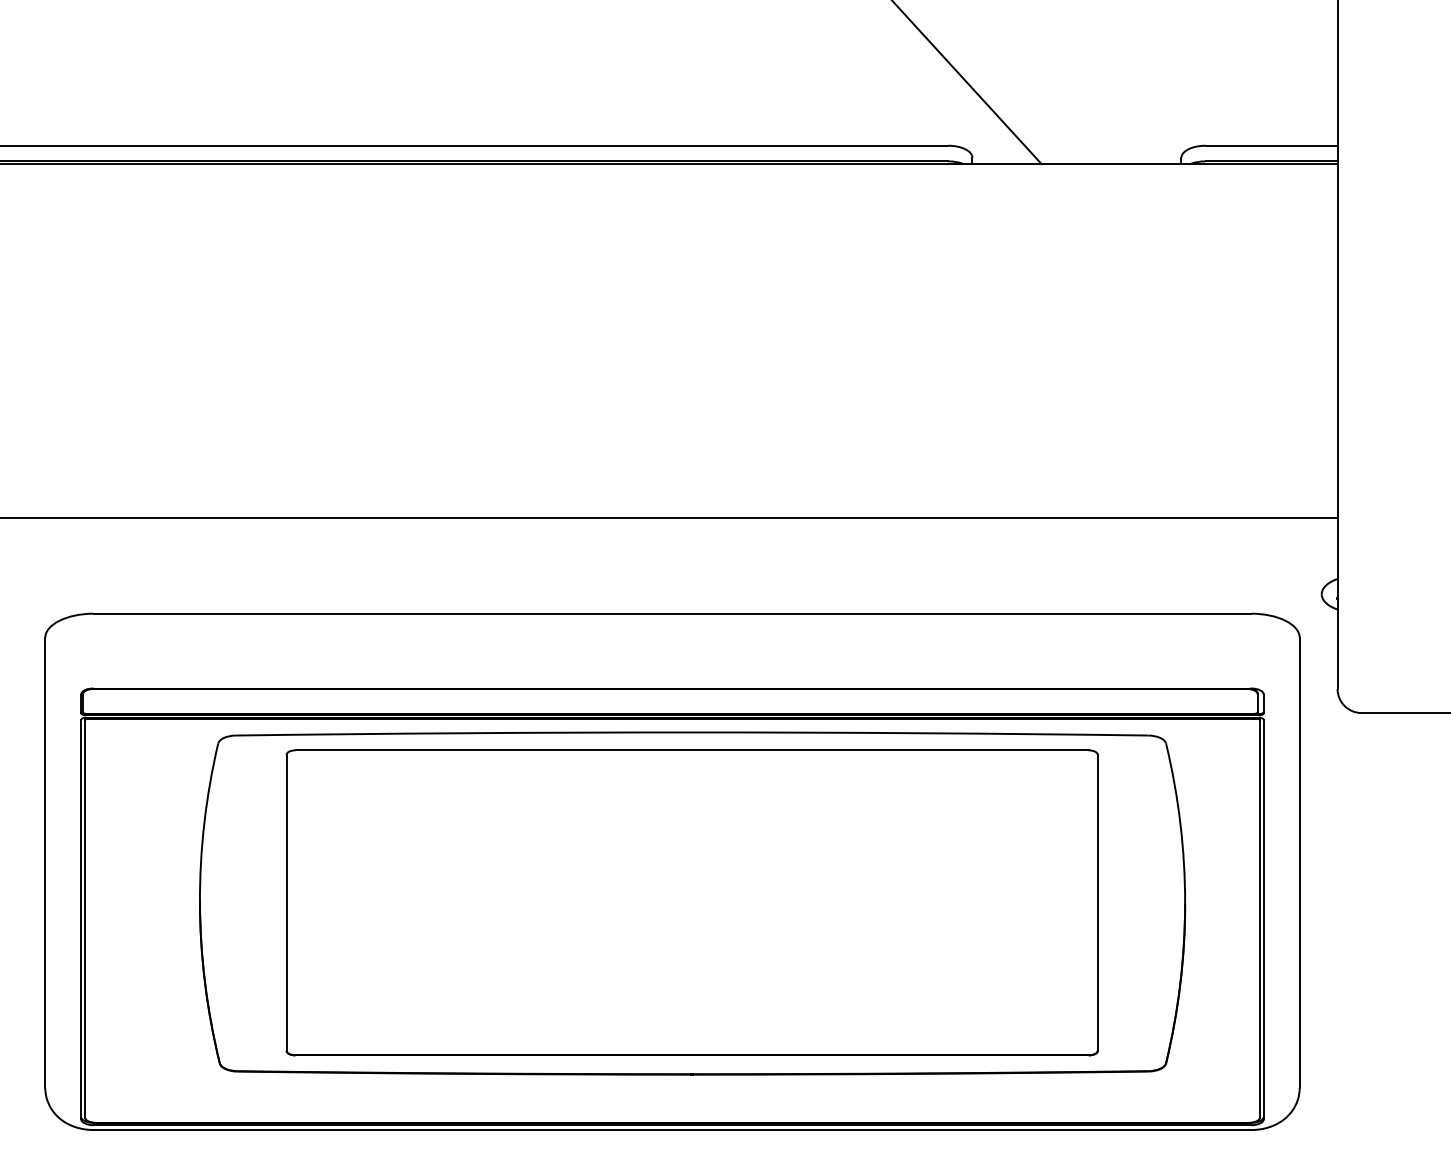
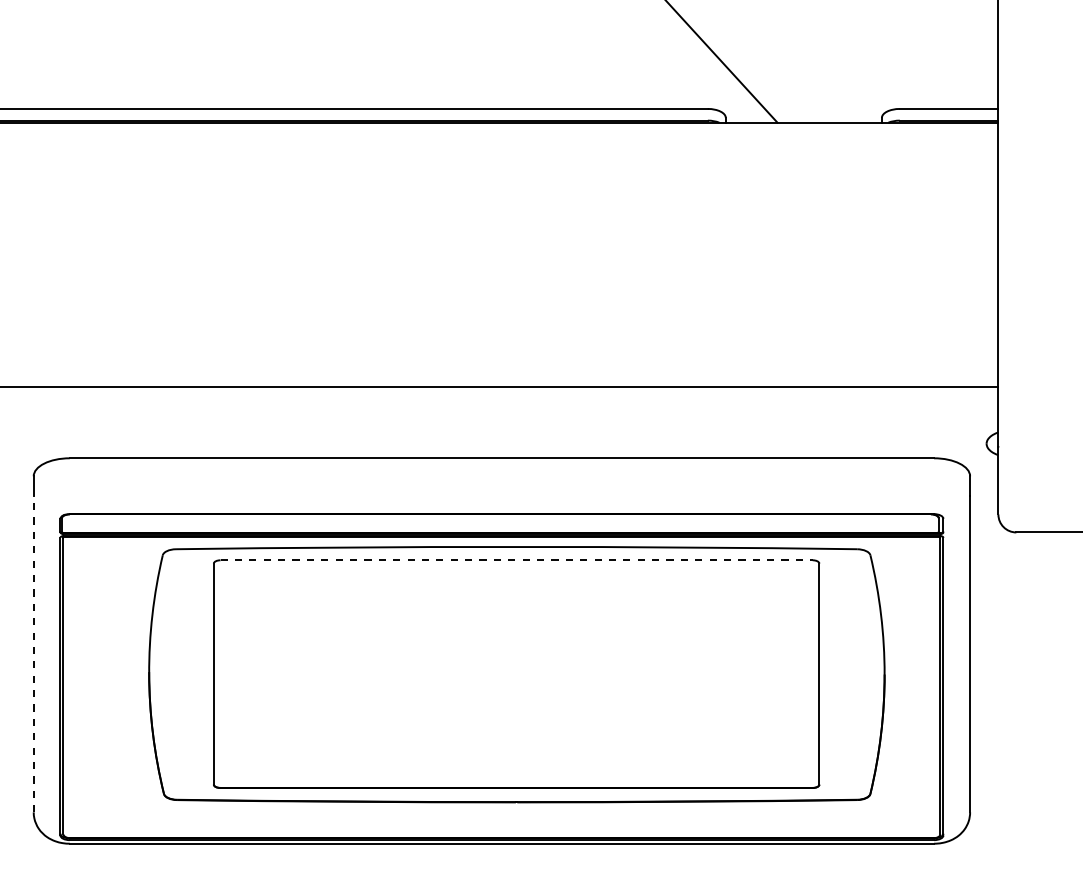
line: (692, 750) -> (516, 560), solid -> dashed
line: (45, 875) -> (33, 653), solid -> dashed

